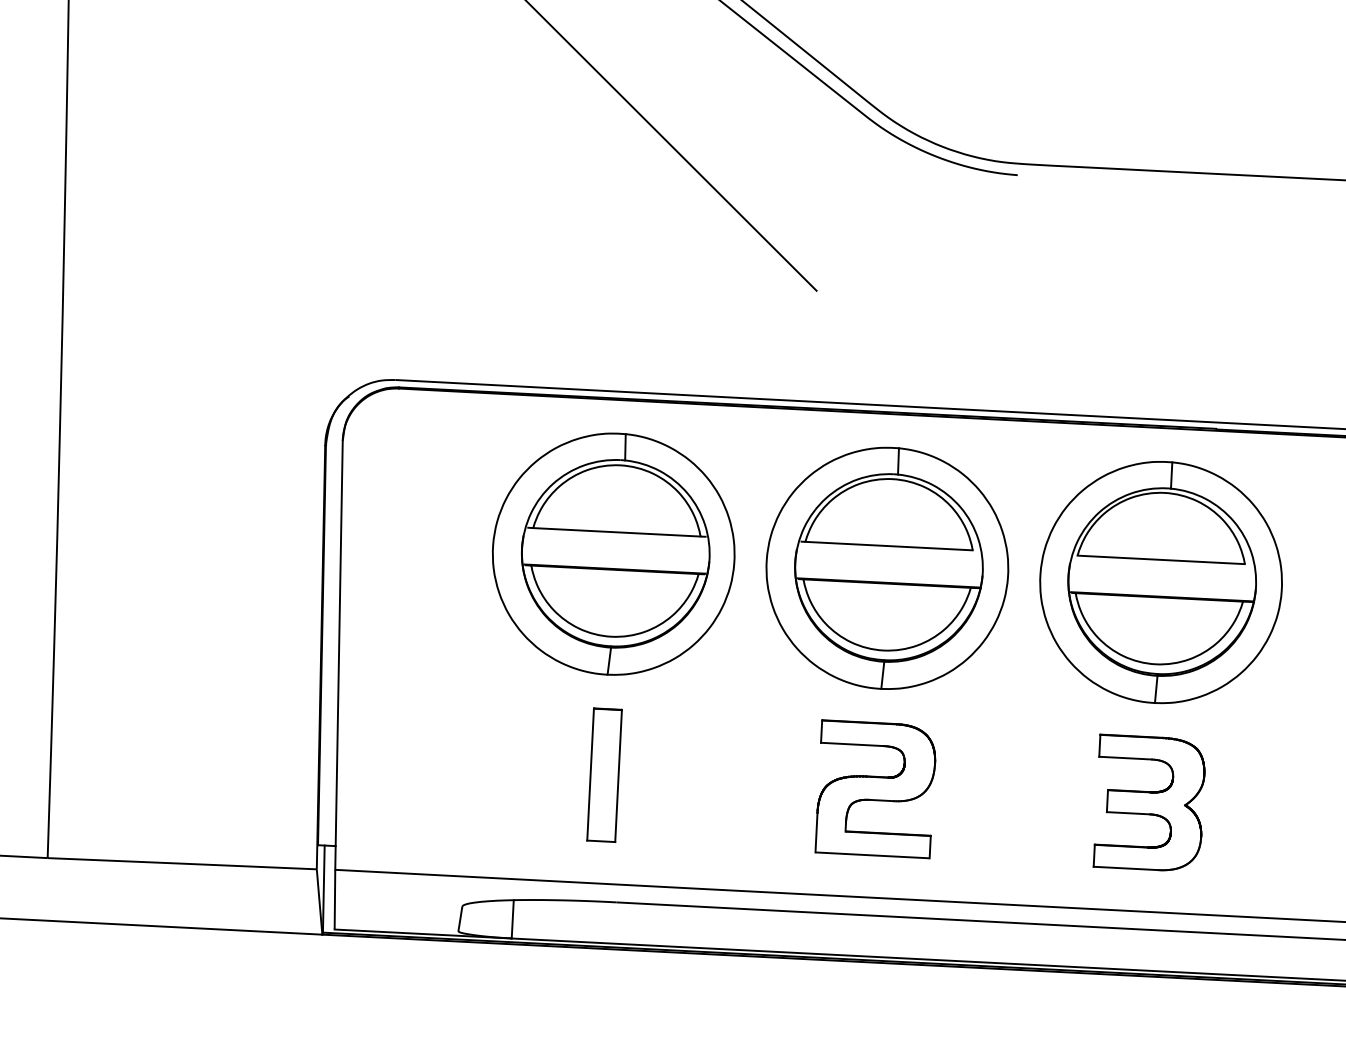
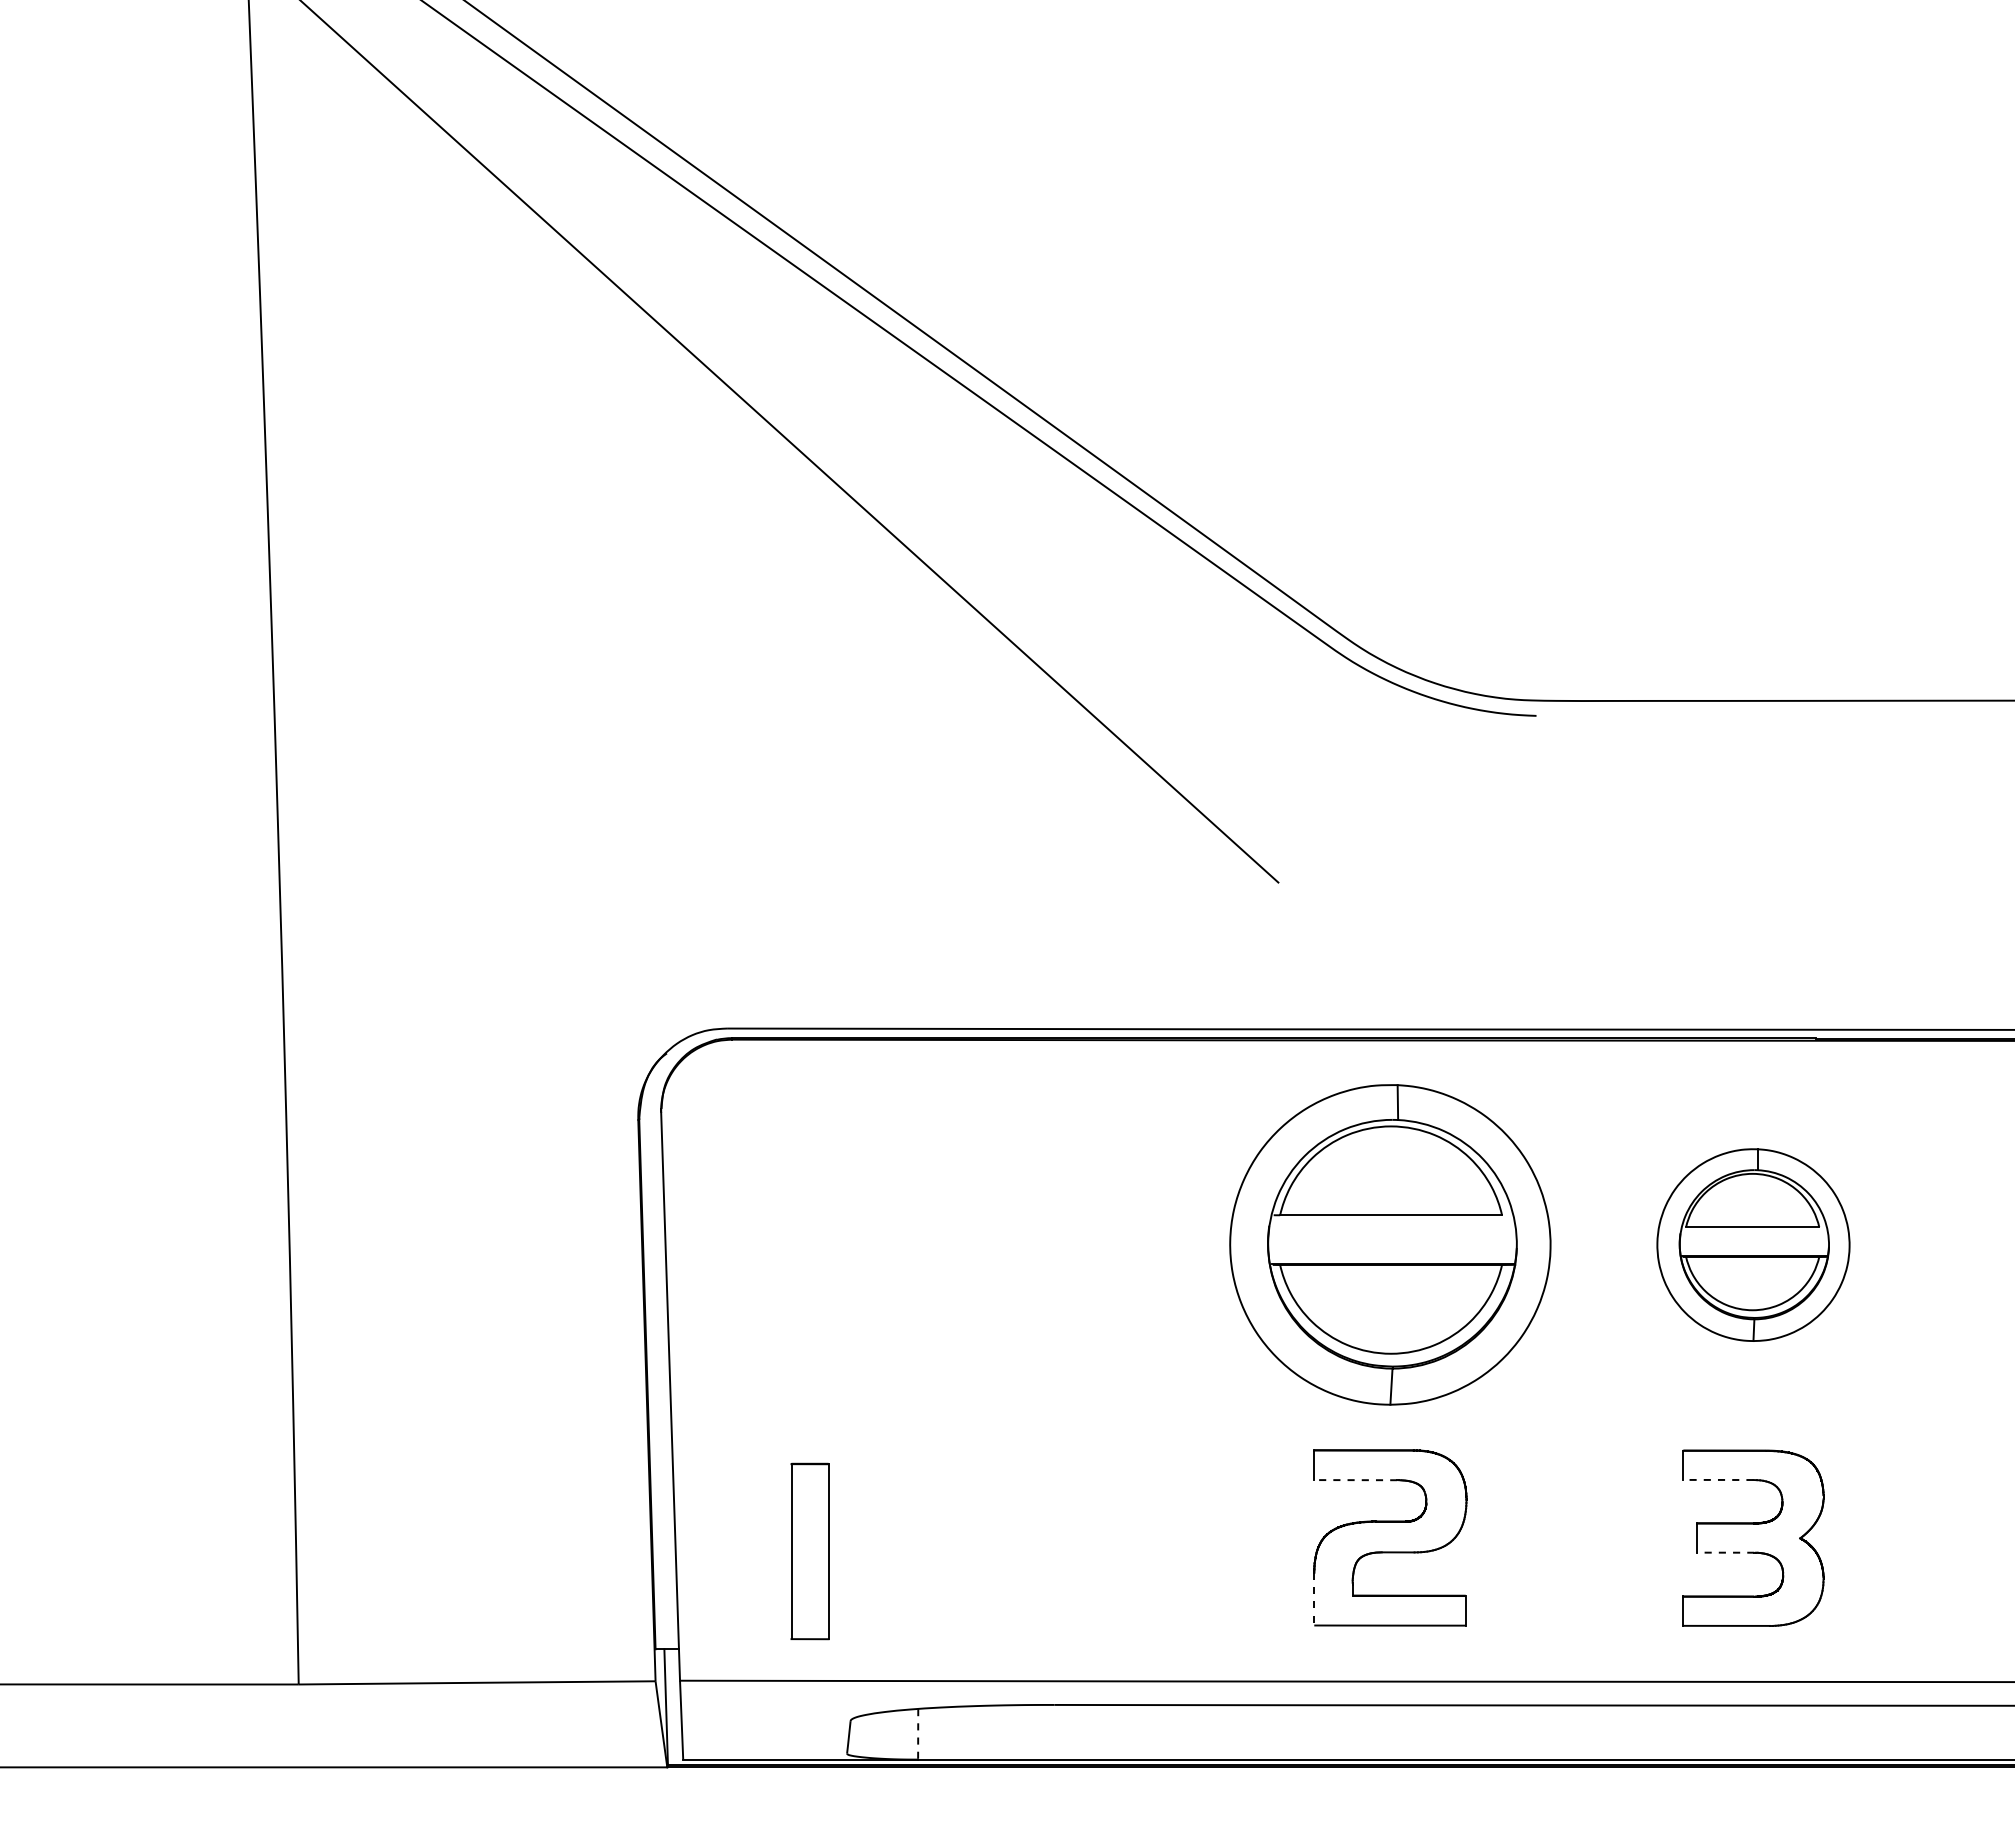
part: (613, 554) -> (1027, 1244), removed
part: (1161, 581) -> (1753, 1244), size x0.6
line: (852, 744) -> (1355, 1480), solid -> dashed
line: (1125, 757) -> (1717, 1479), solid -> dashed
part: (604, 775) -> (809, 1551), moved
line: (1128, 813) -> (1725, 1552), solid -> dashed
line: (816, 832) -> (1314, 1599), solid -> dashed
line: (512, 919) -> (918, 1734), solid -> dashed

